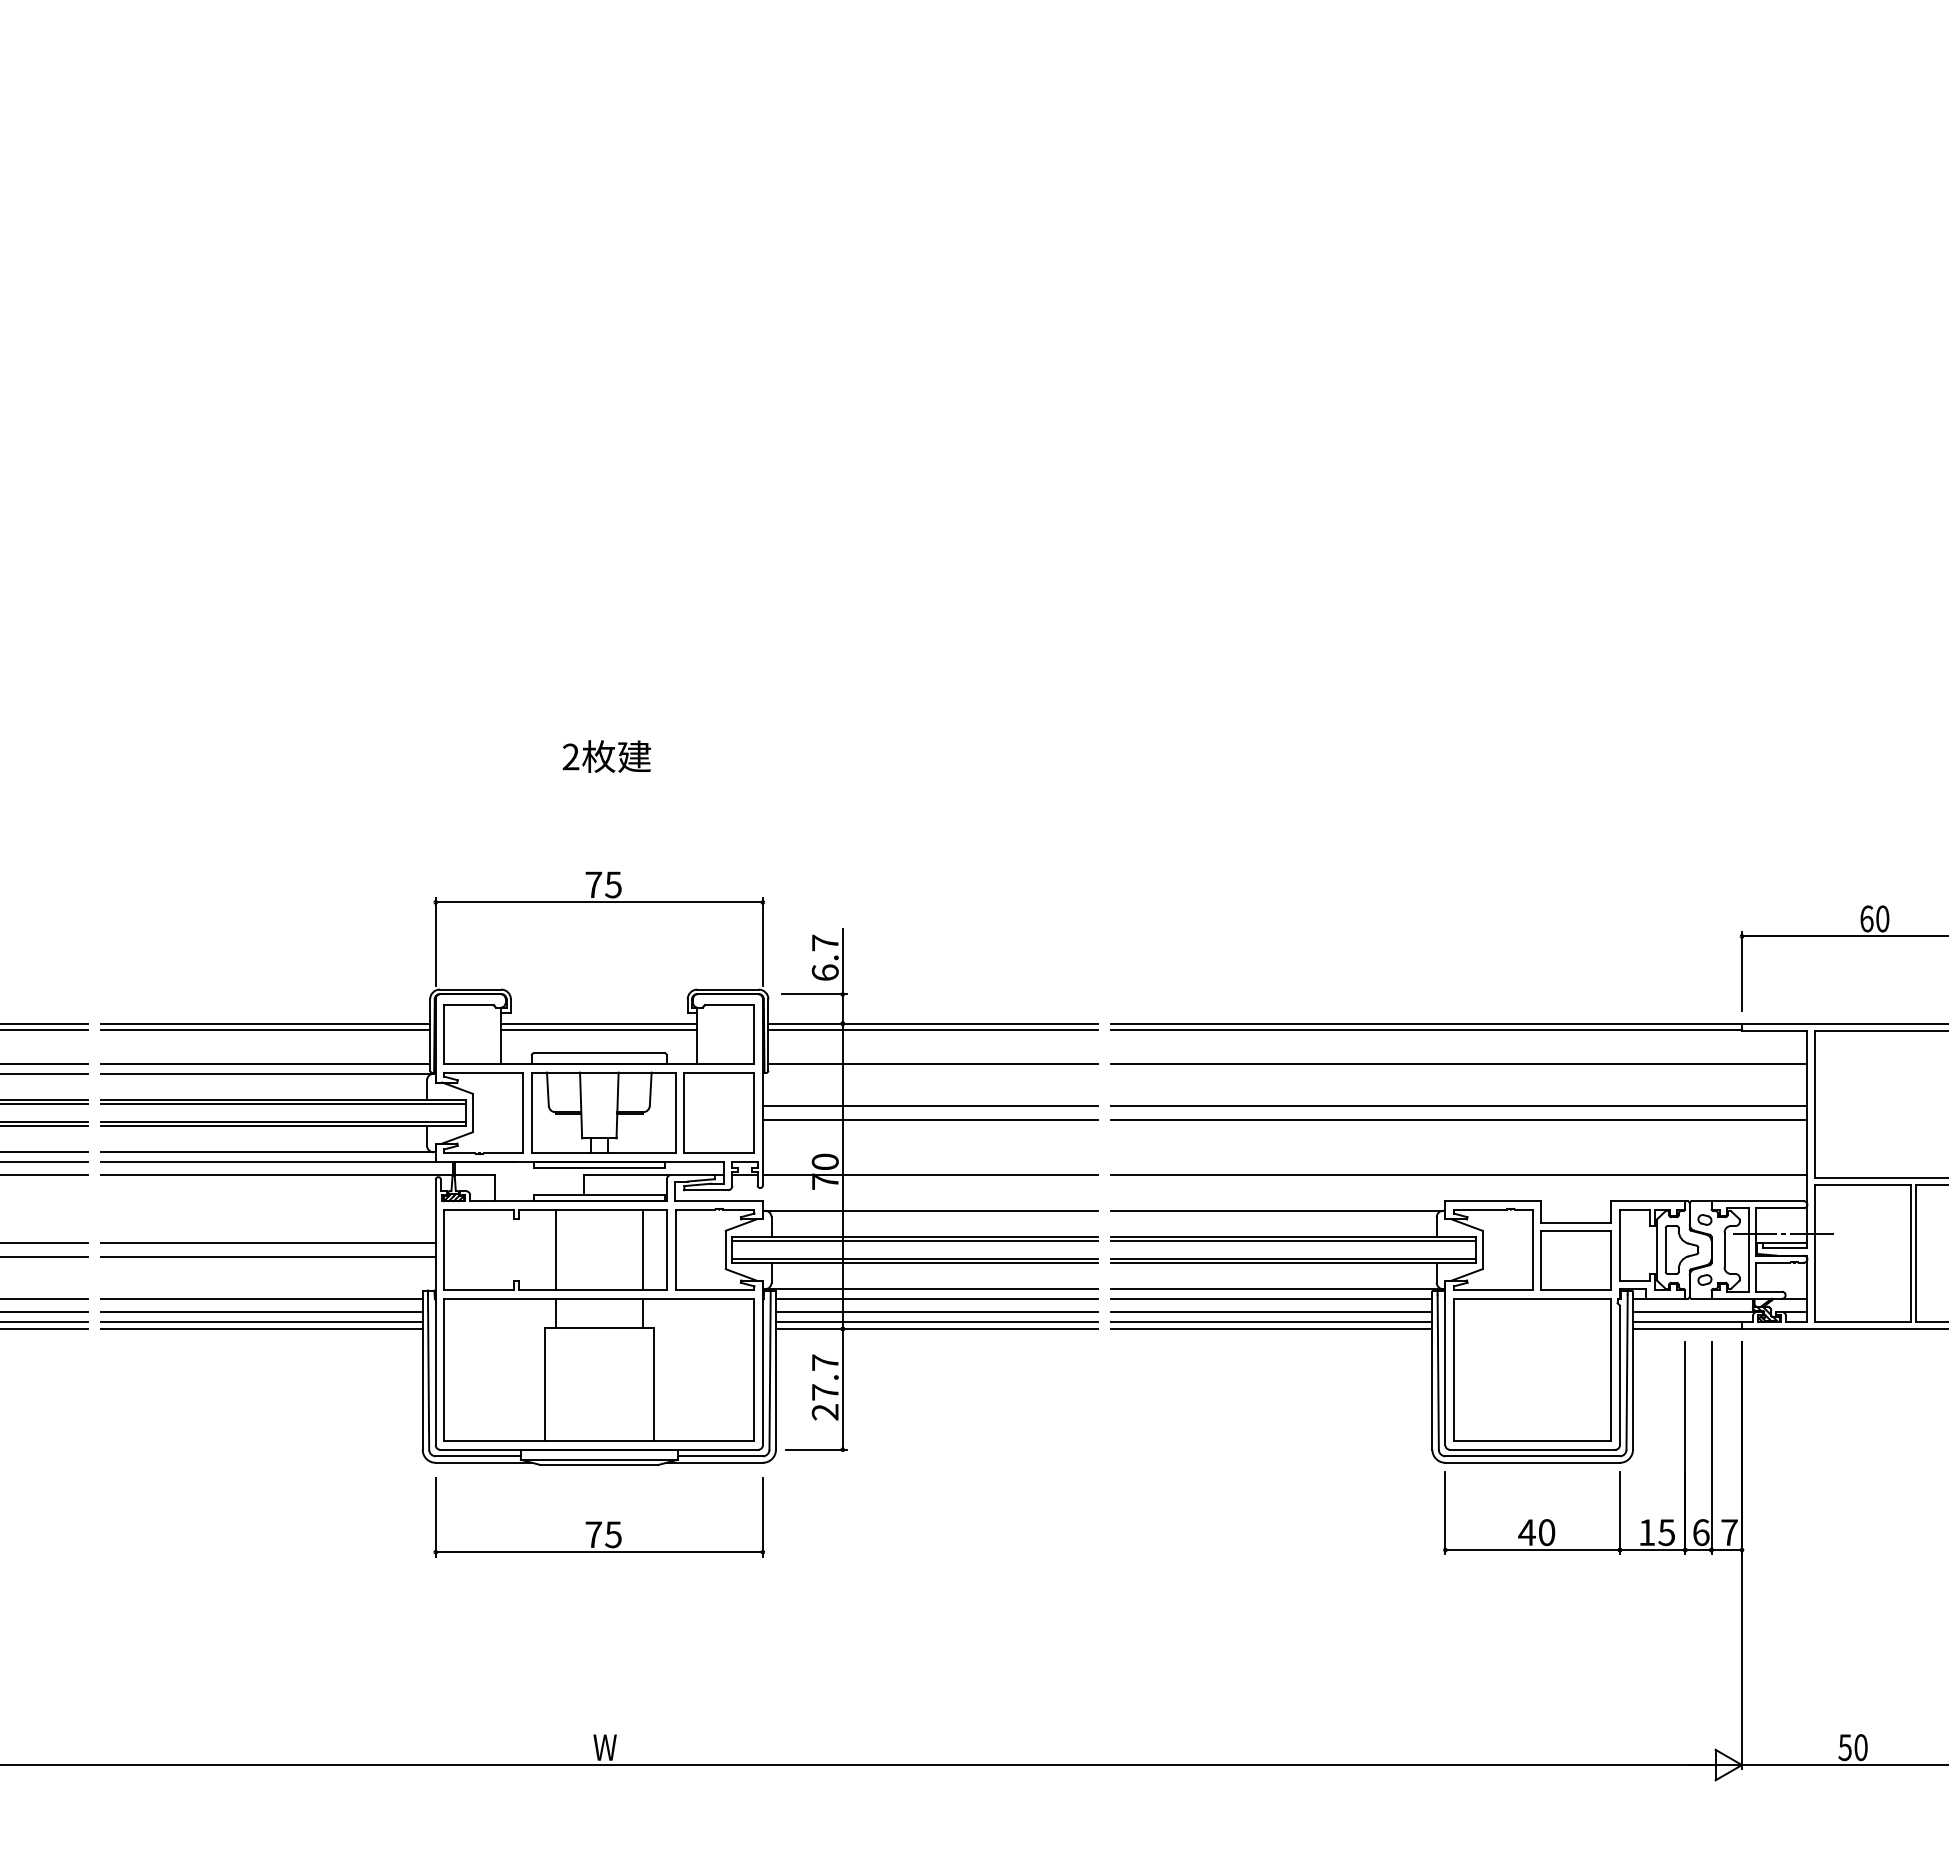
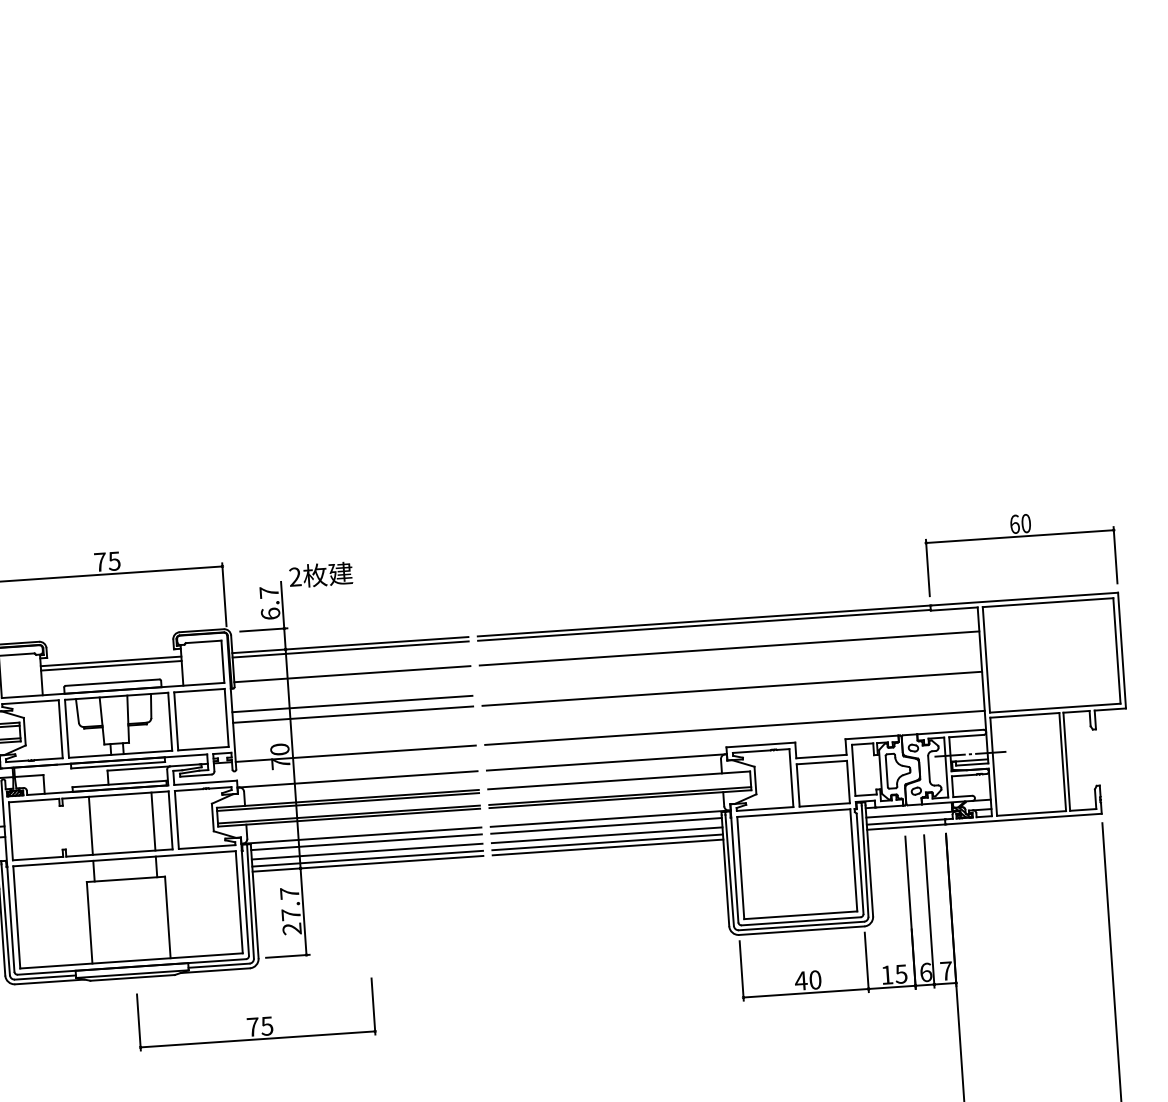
text: (606, 756) -> (320, 574), moved
line: (1458, 1105) -> (731, 678), removed
line: (1292, 1241) -> (618, 783), removed
part: (599, 1517) -> (256, 1014), moved

